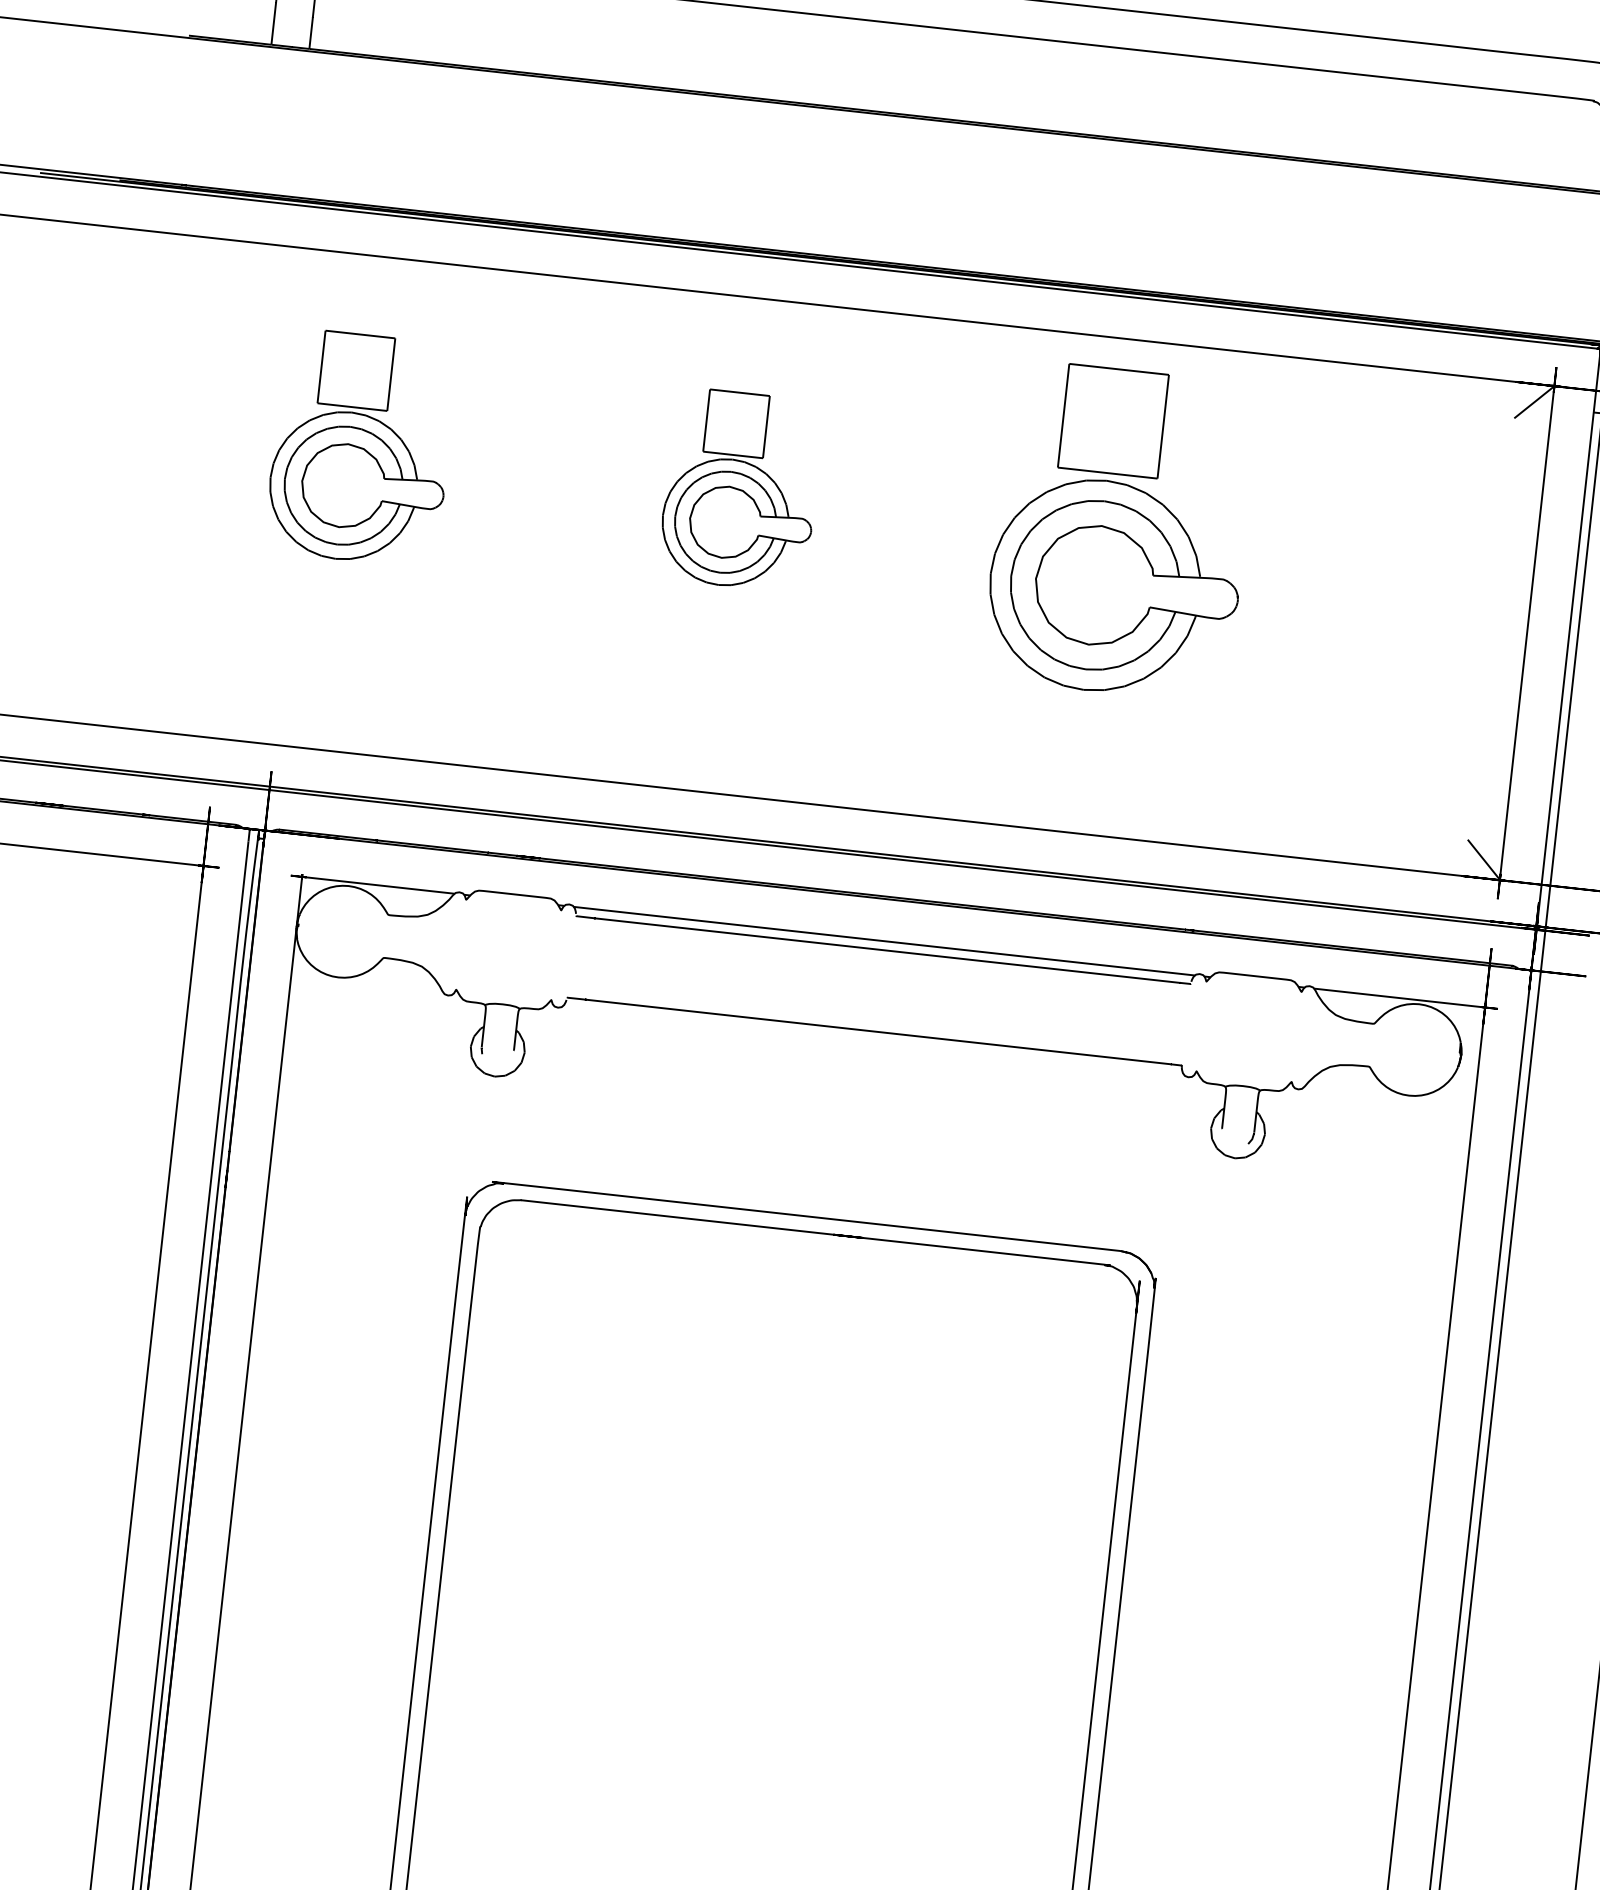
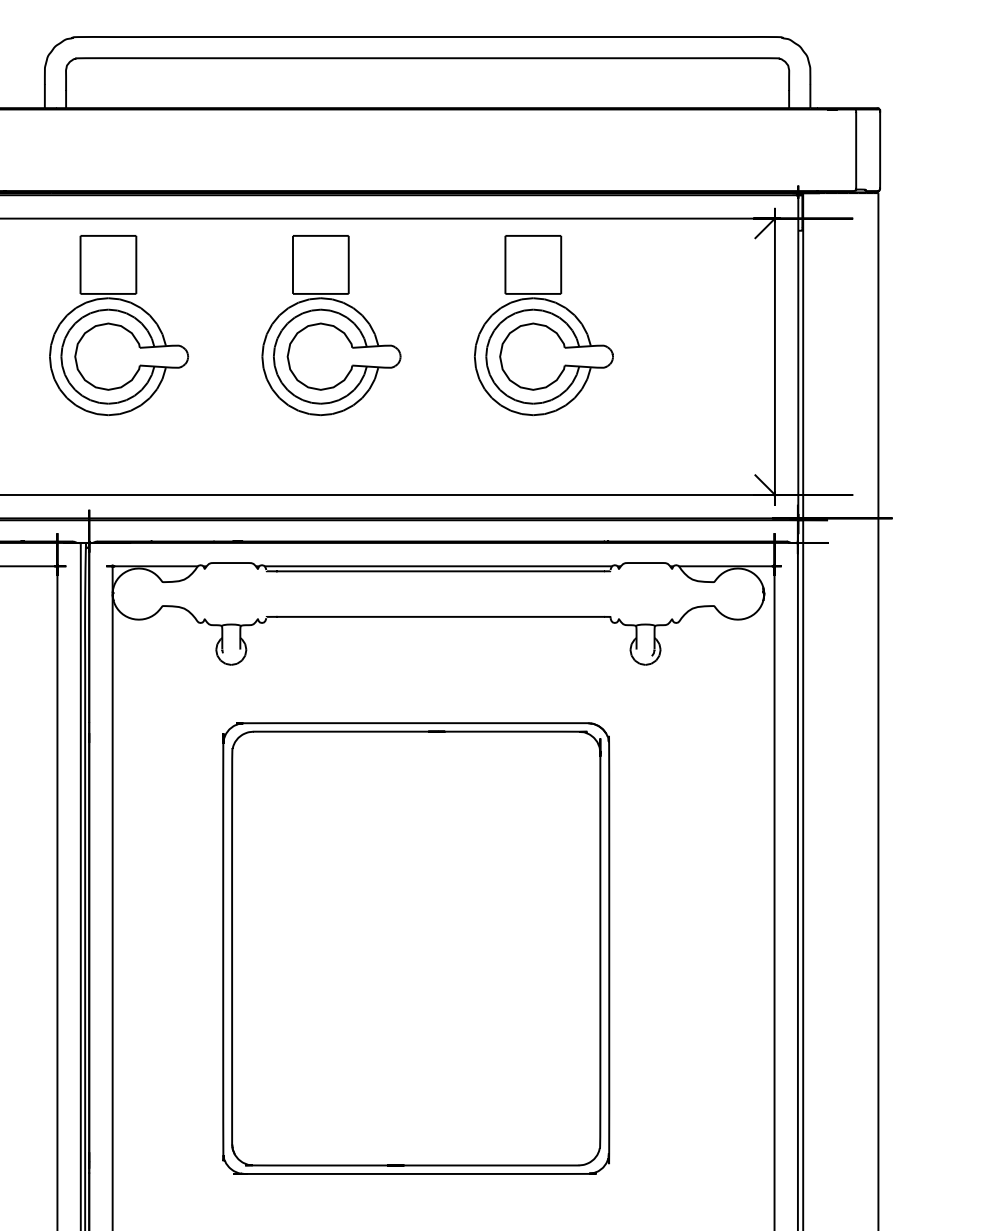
part: (361, 447) -> (119, 325), size x1.43
part: (740, 489) -> (331, 325), size x1.67

